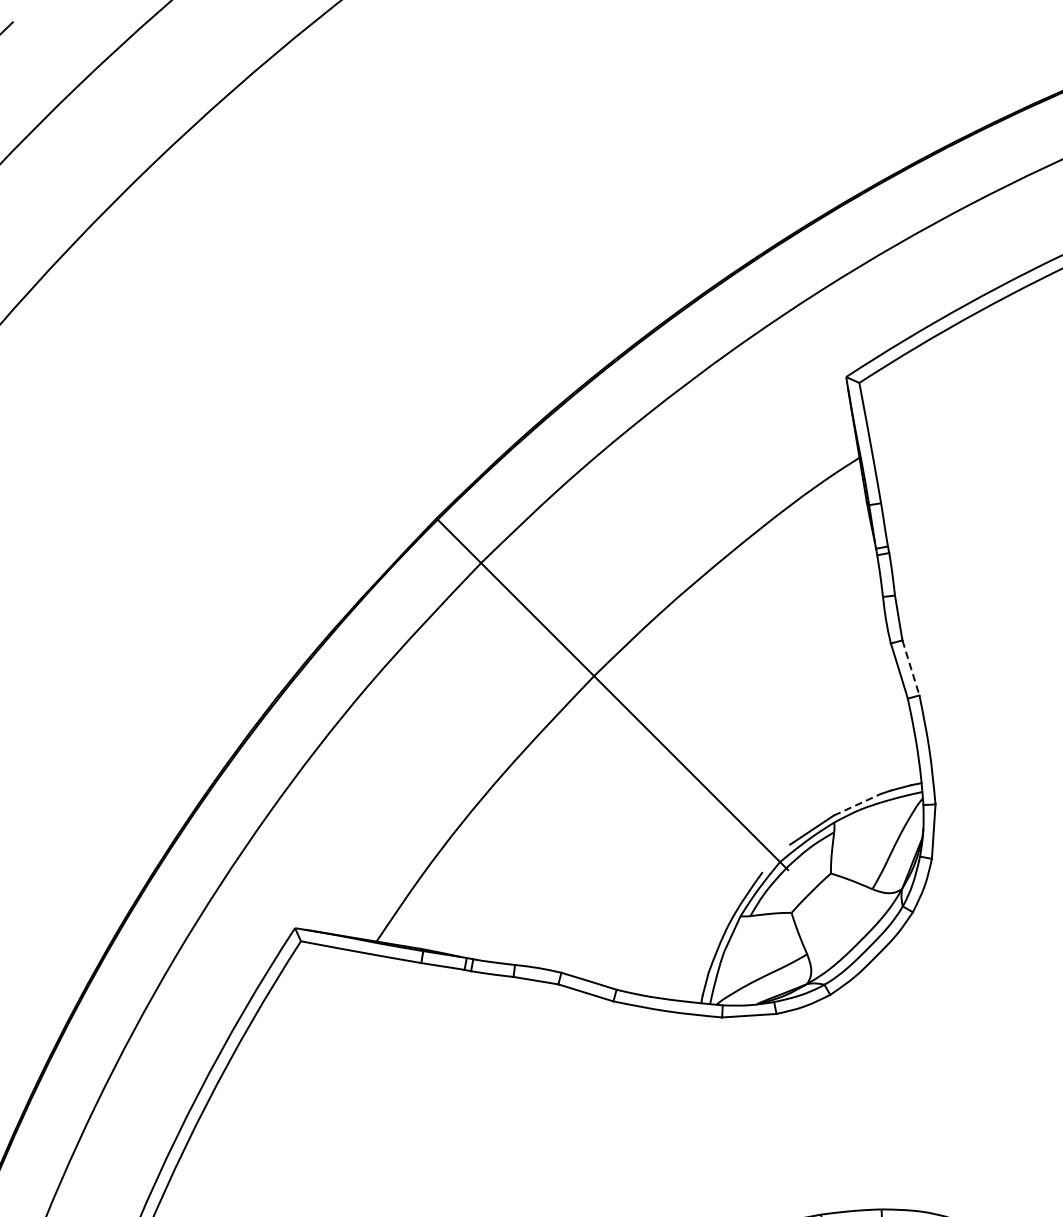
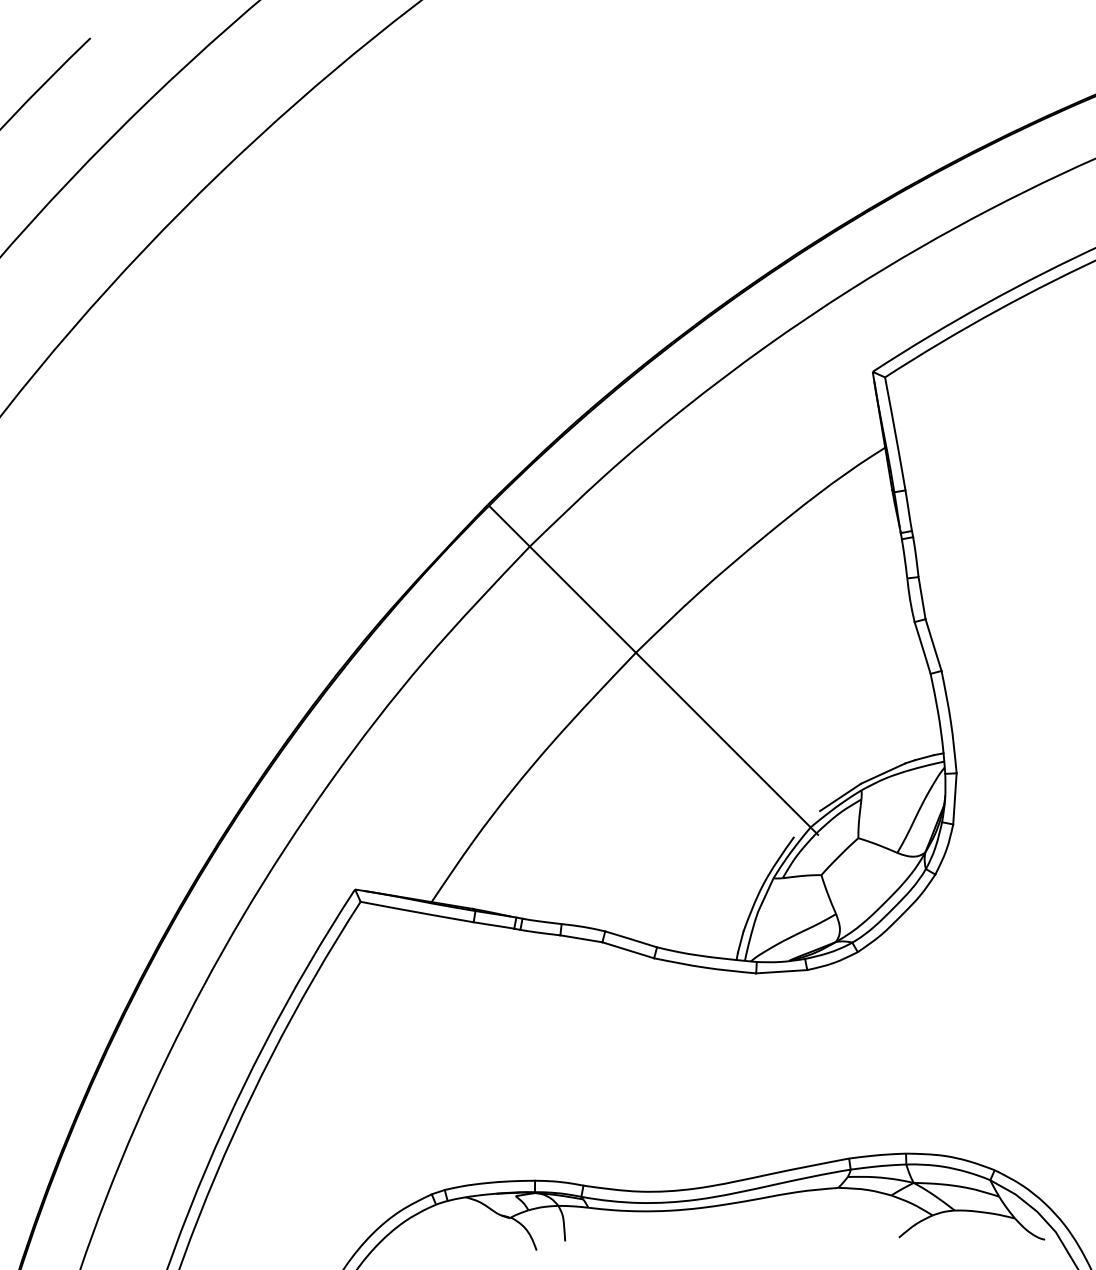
line: (910, 668) -> (933, 645), dashed -> solid
line: (857, 804) -> (883, 773), dashed -> solid

